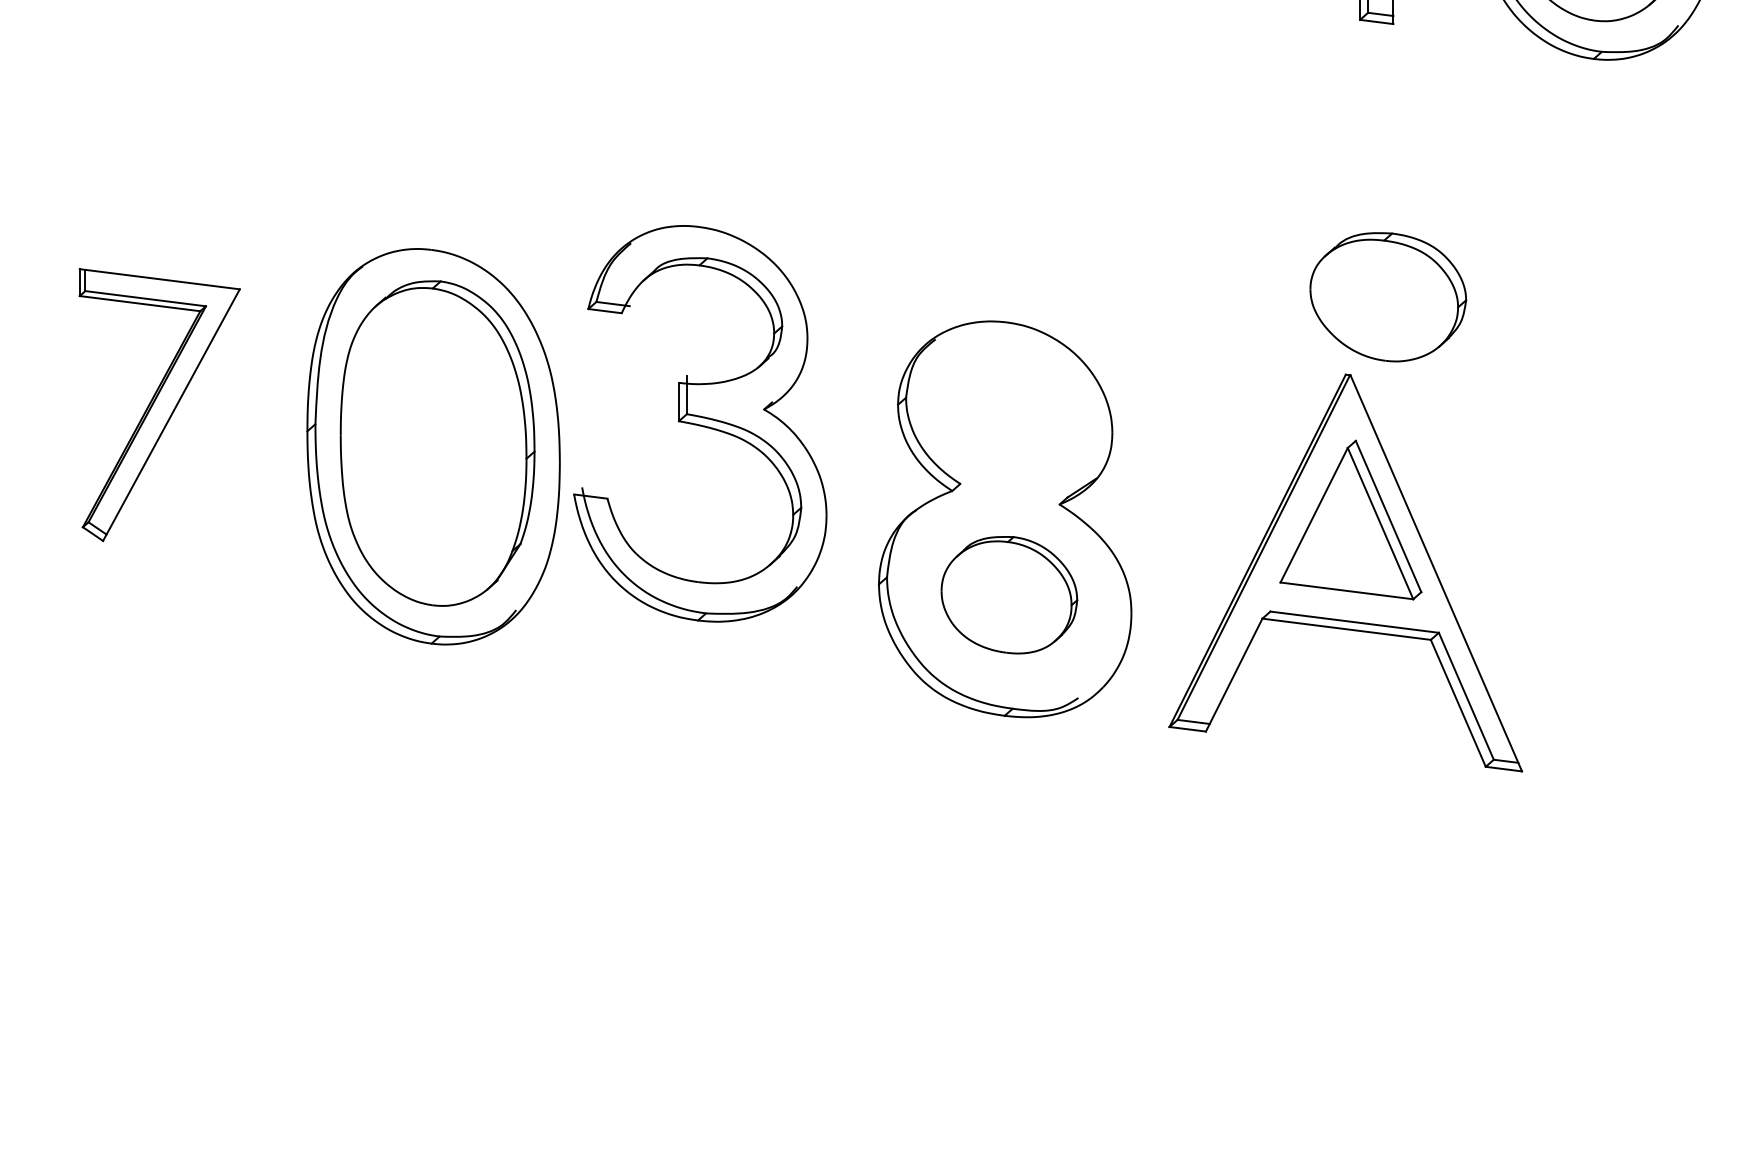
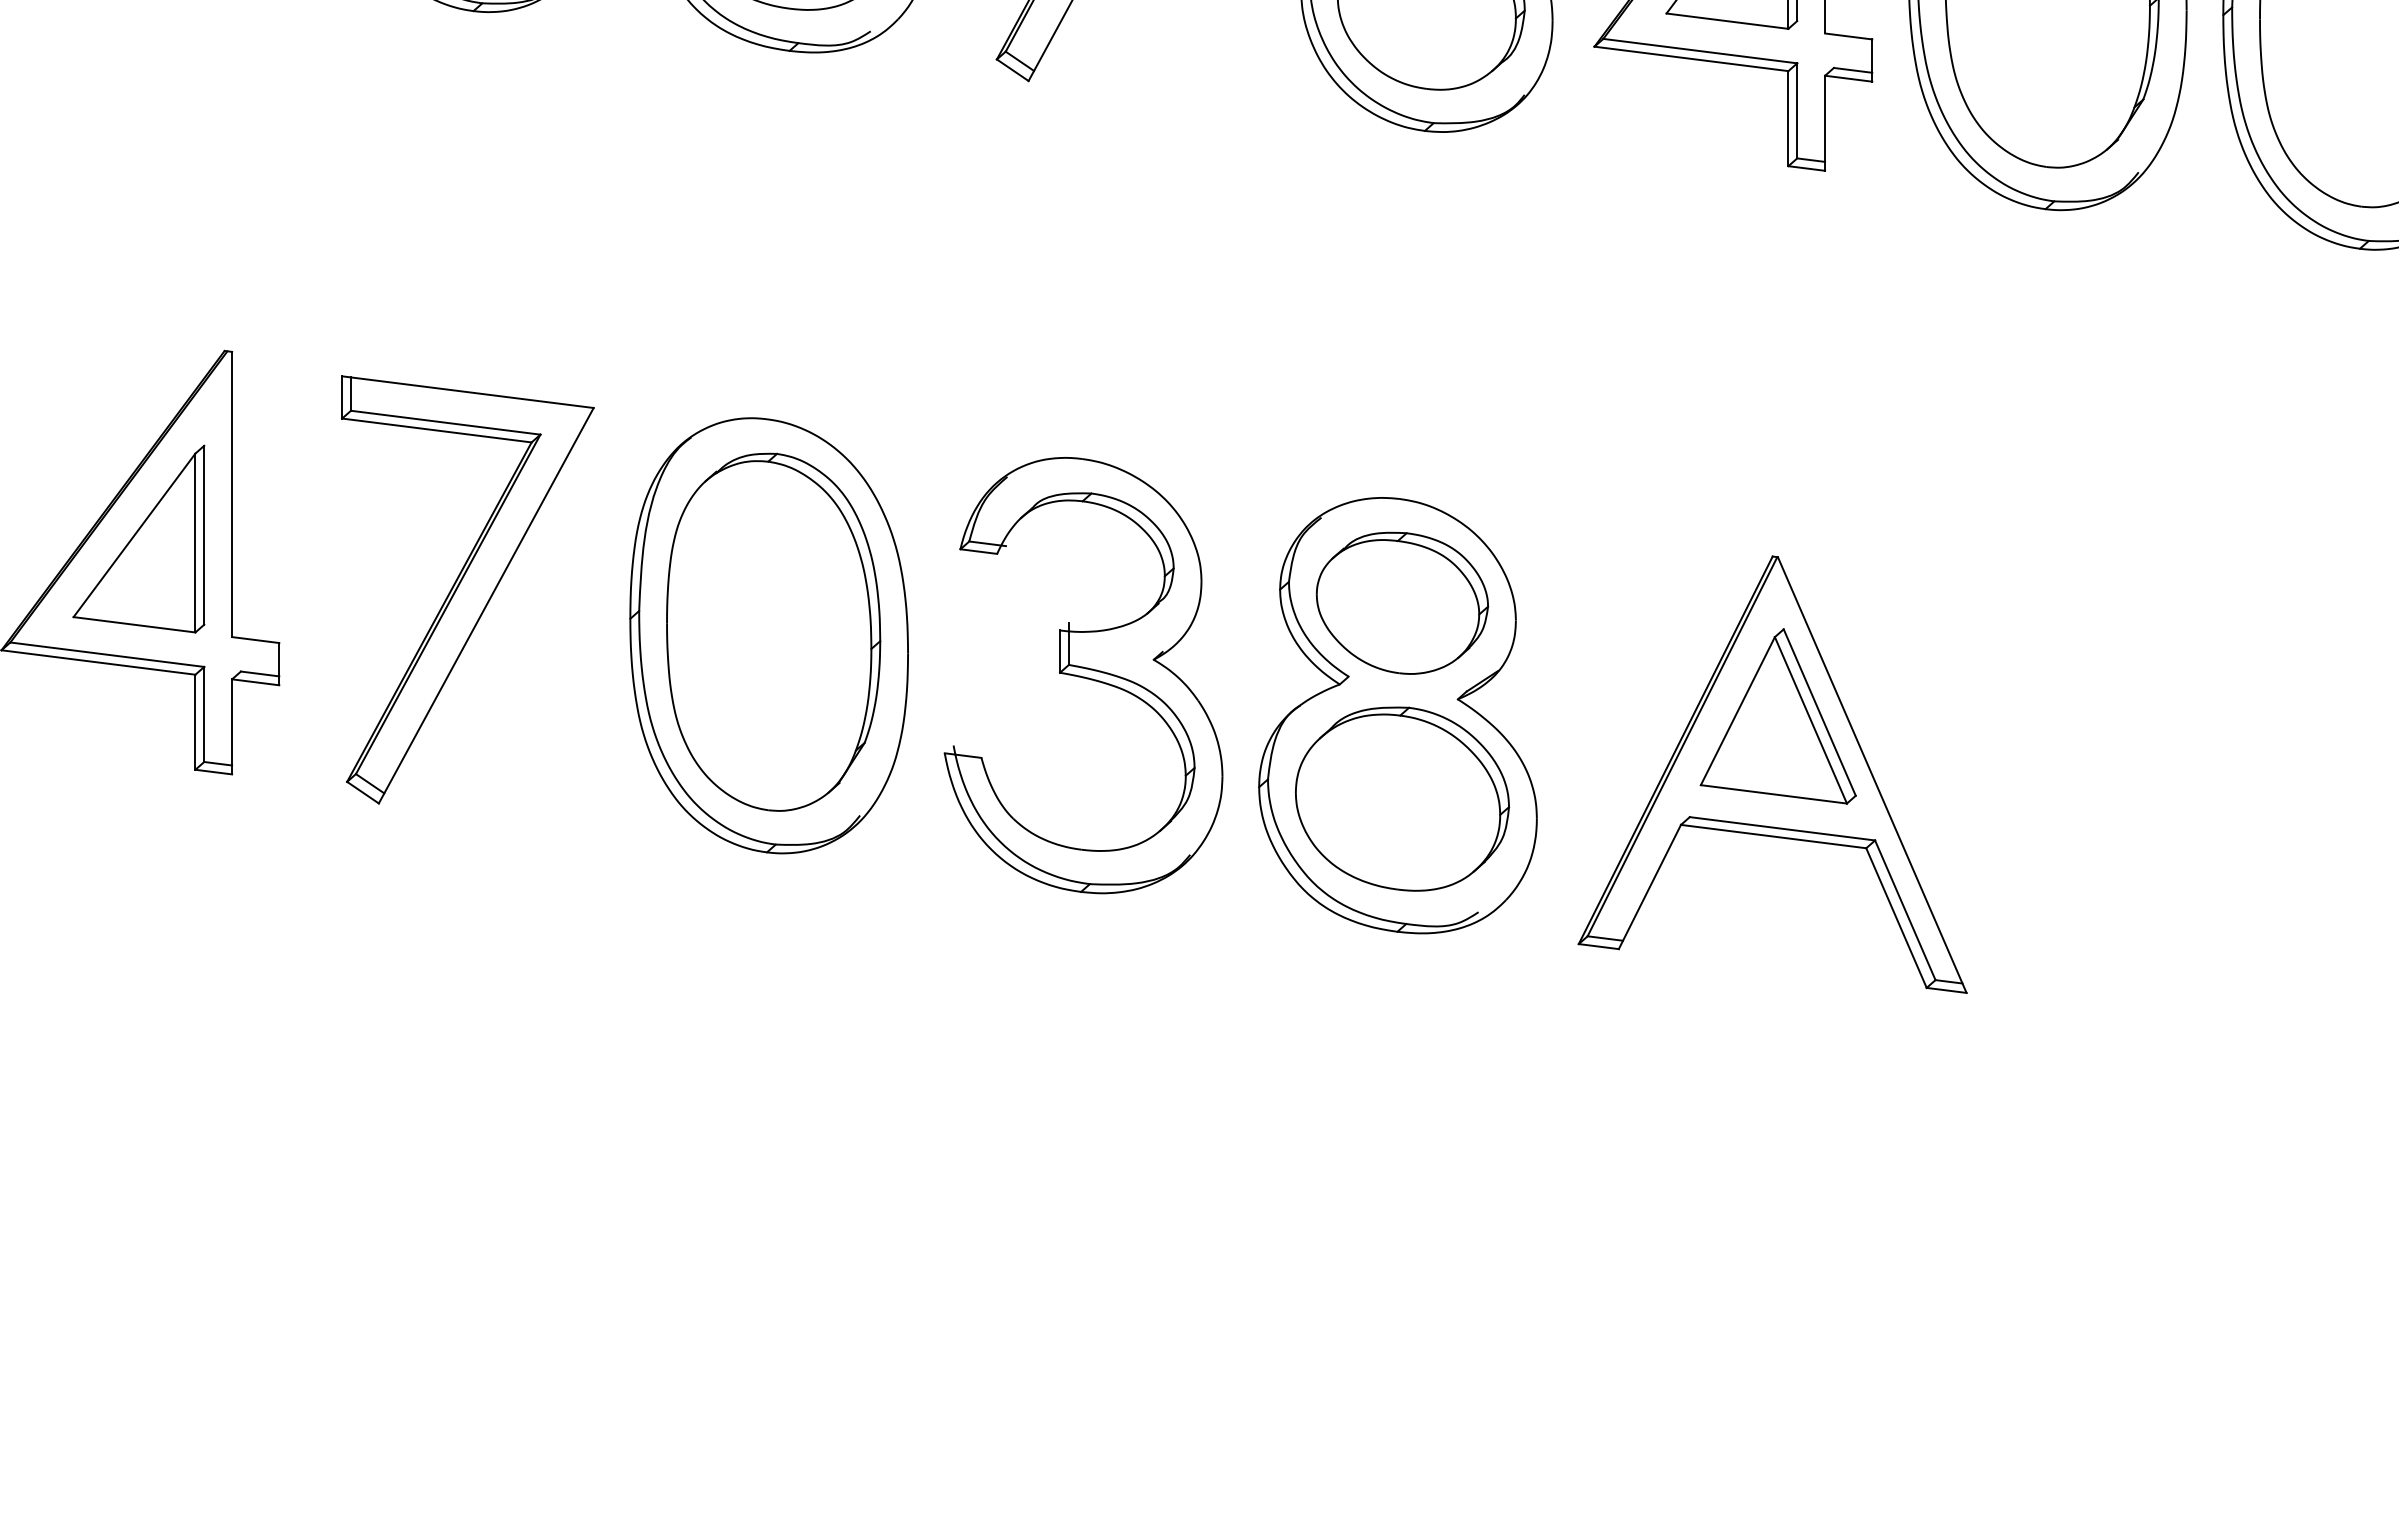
part: (1388, 296) -> (1402, 602), moved
part: (159, 404) -> (467, 589), size x1.43
part: (700, 423) -> (1083, 675), moved
part: (1009, 594) -> (1402, 798), size x1.43

